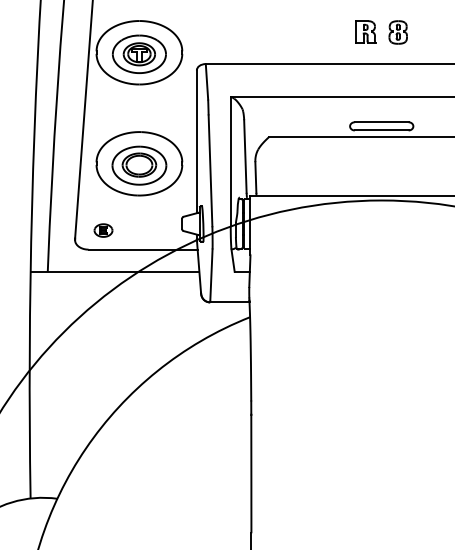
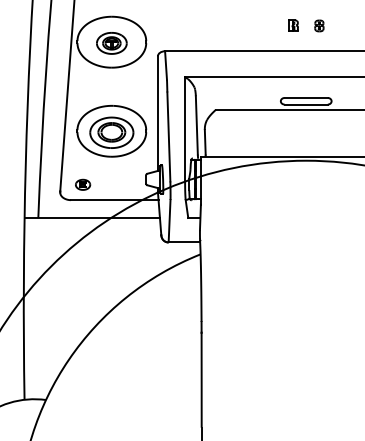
part: (365, 31) -> (293, 25), size x0.6
part: (397, 32) -> (318, 25), size x0.6
part: (139, 53) -> (111, 42), size x0.7

